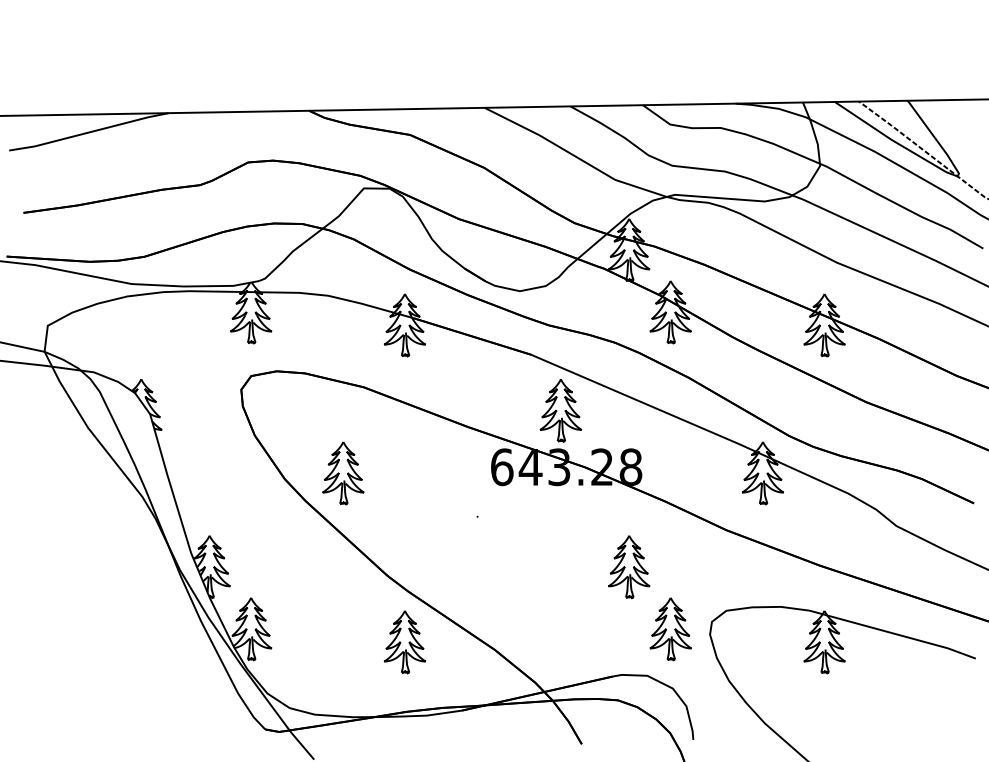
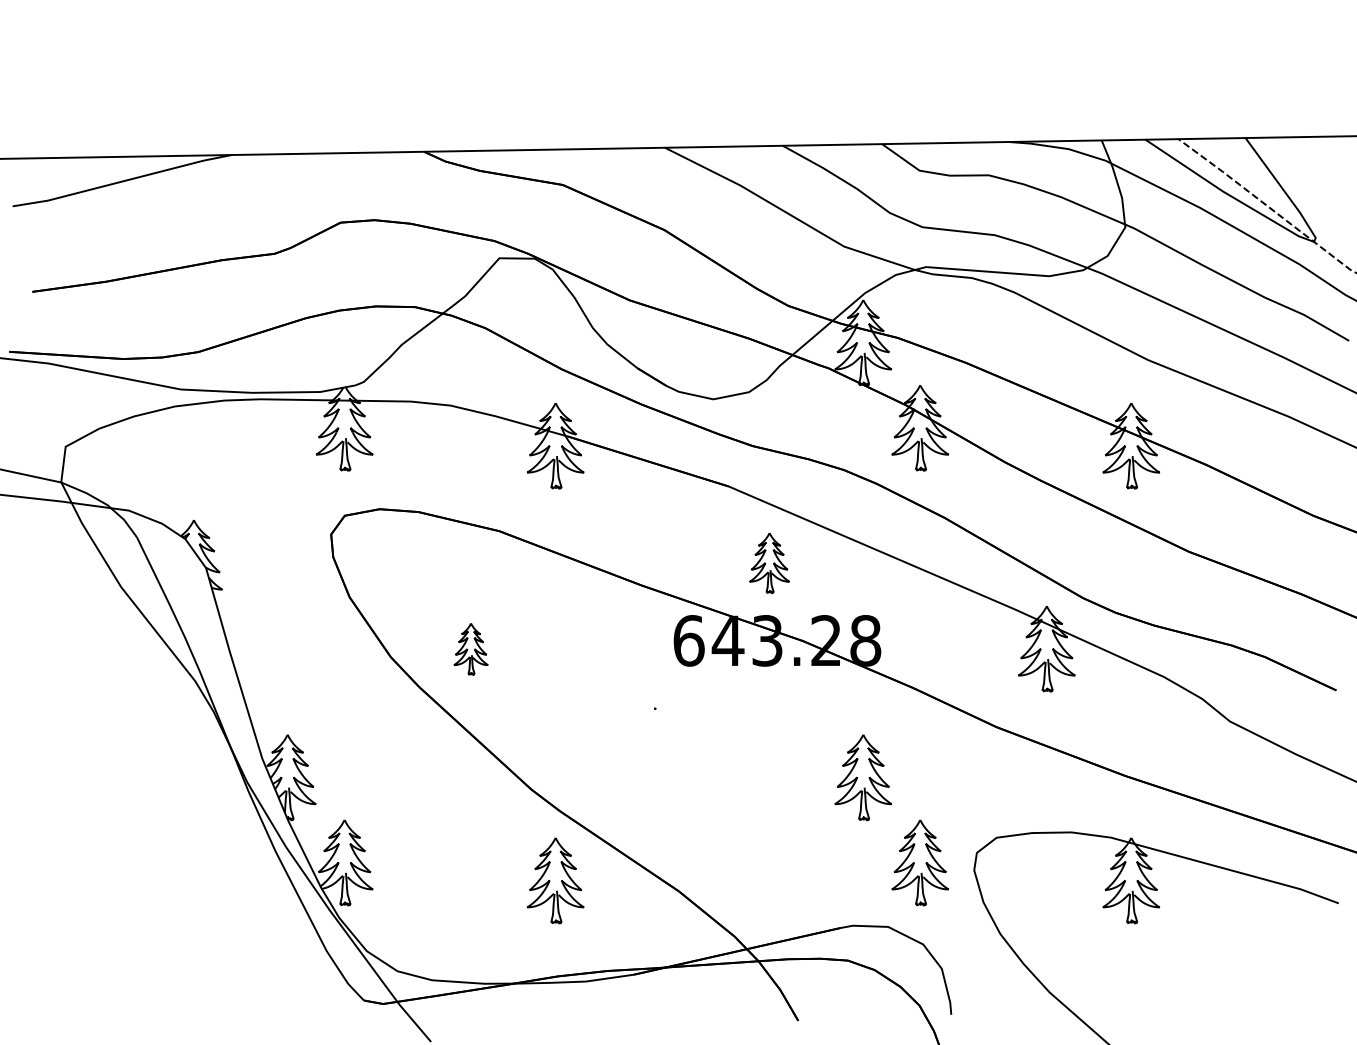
part: (560, 410) -> (769, 563), size x0.7
part: (342, 473) -> (470, 649), size x0.6

